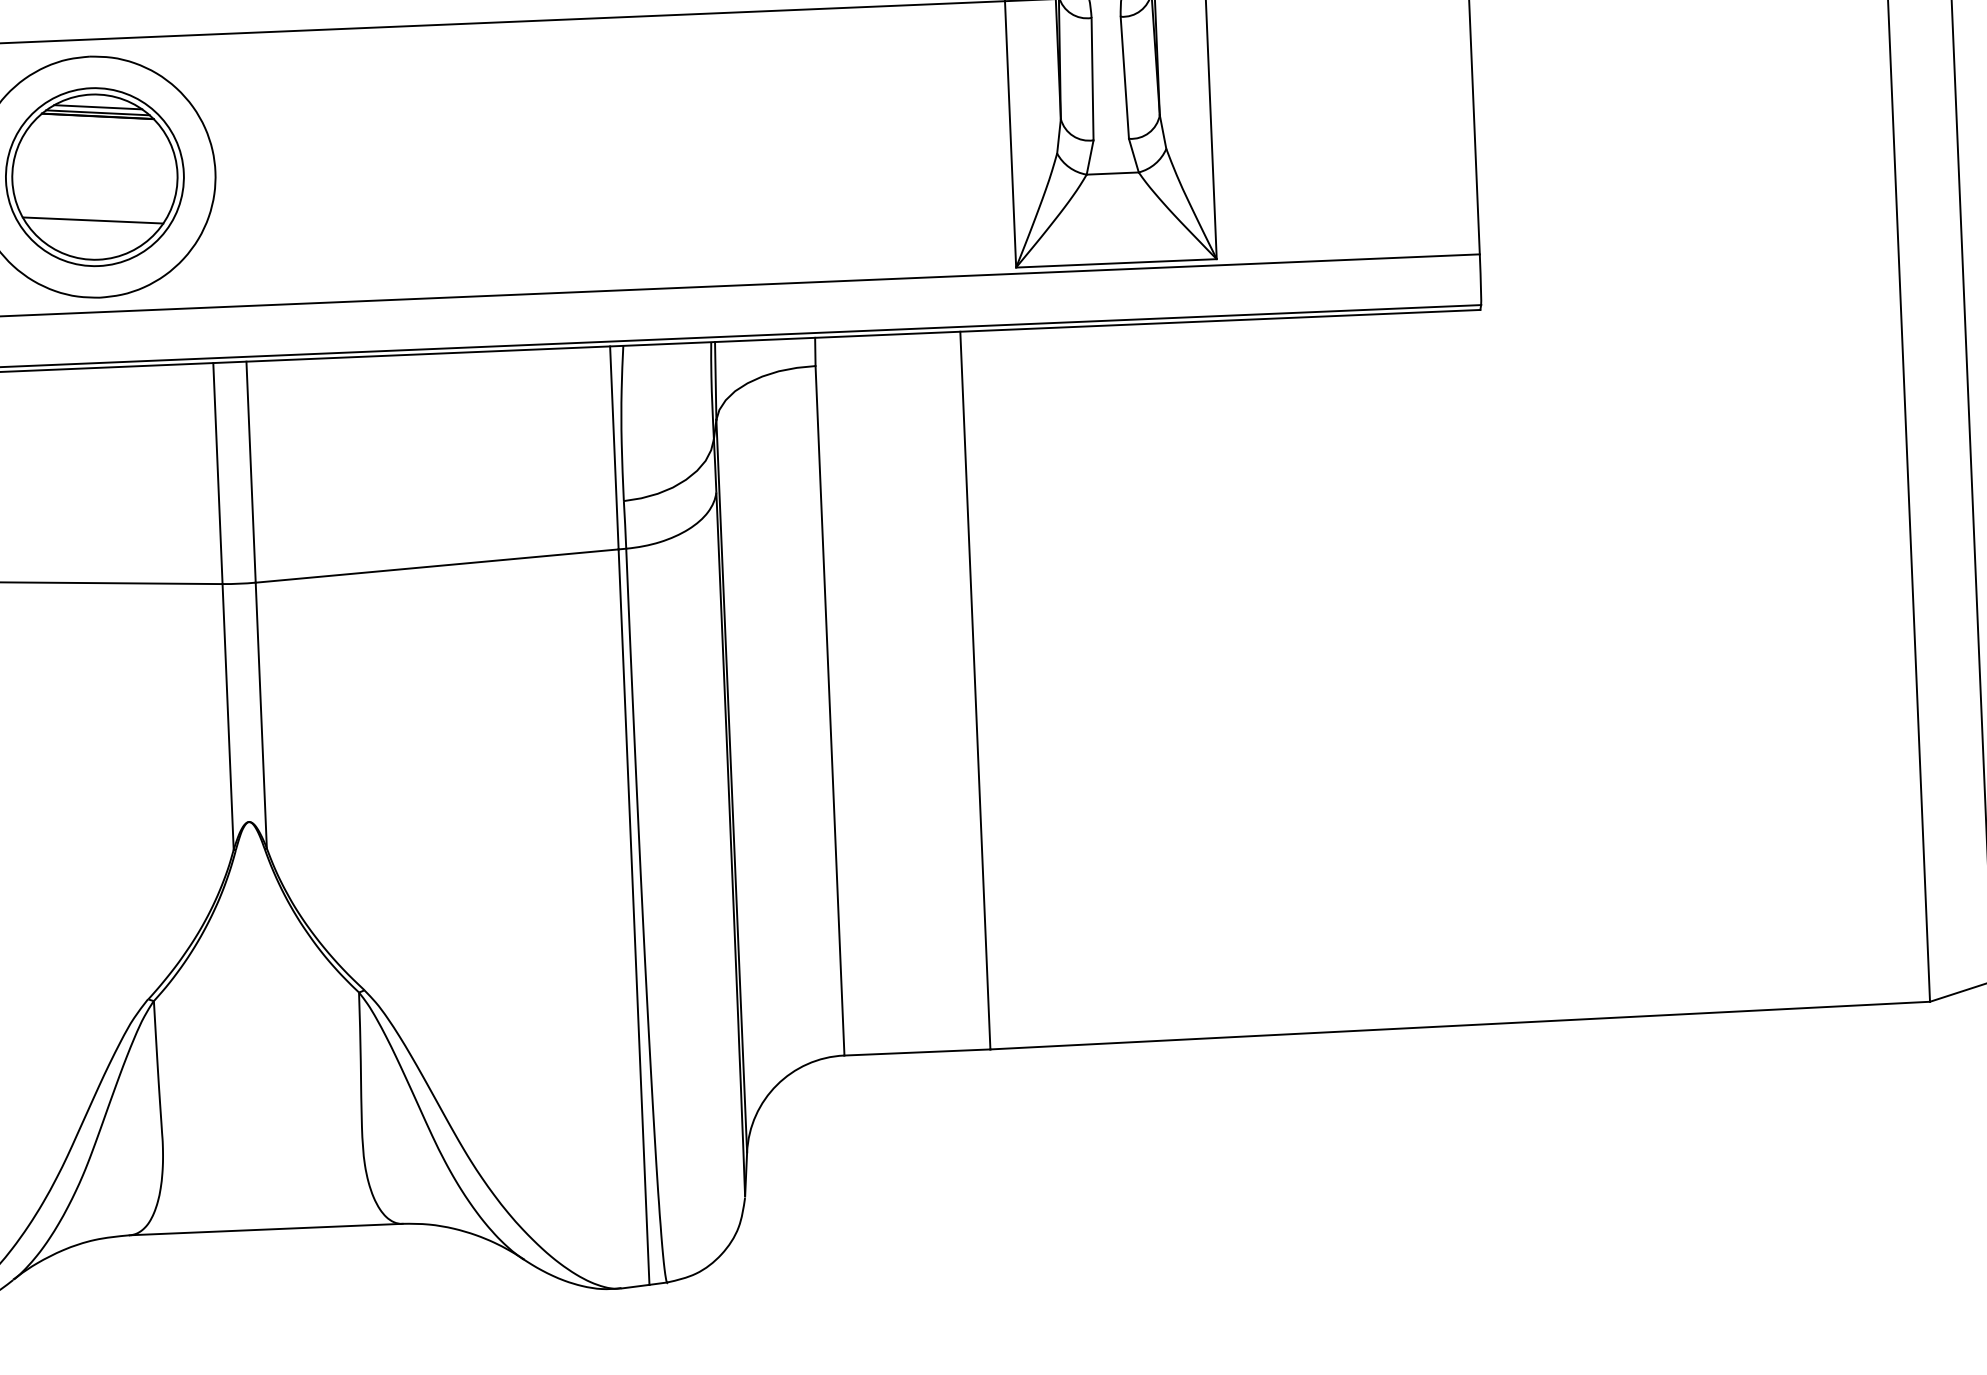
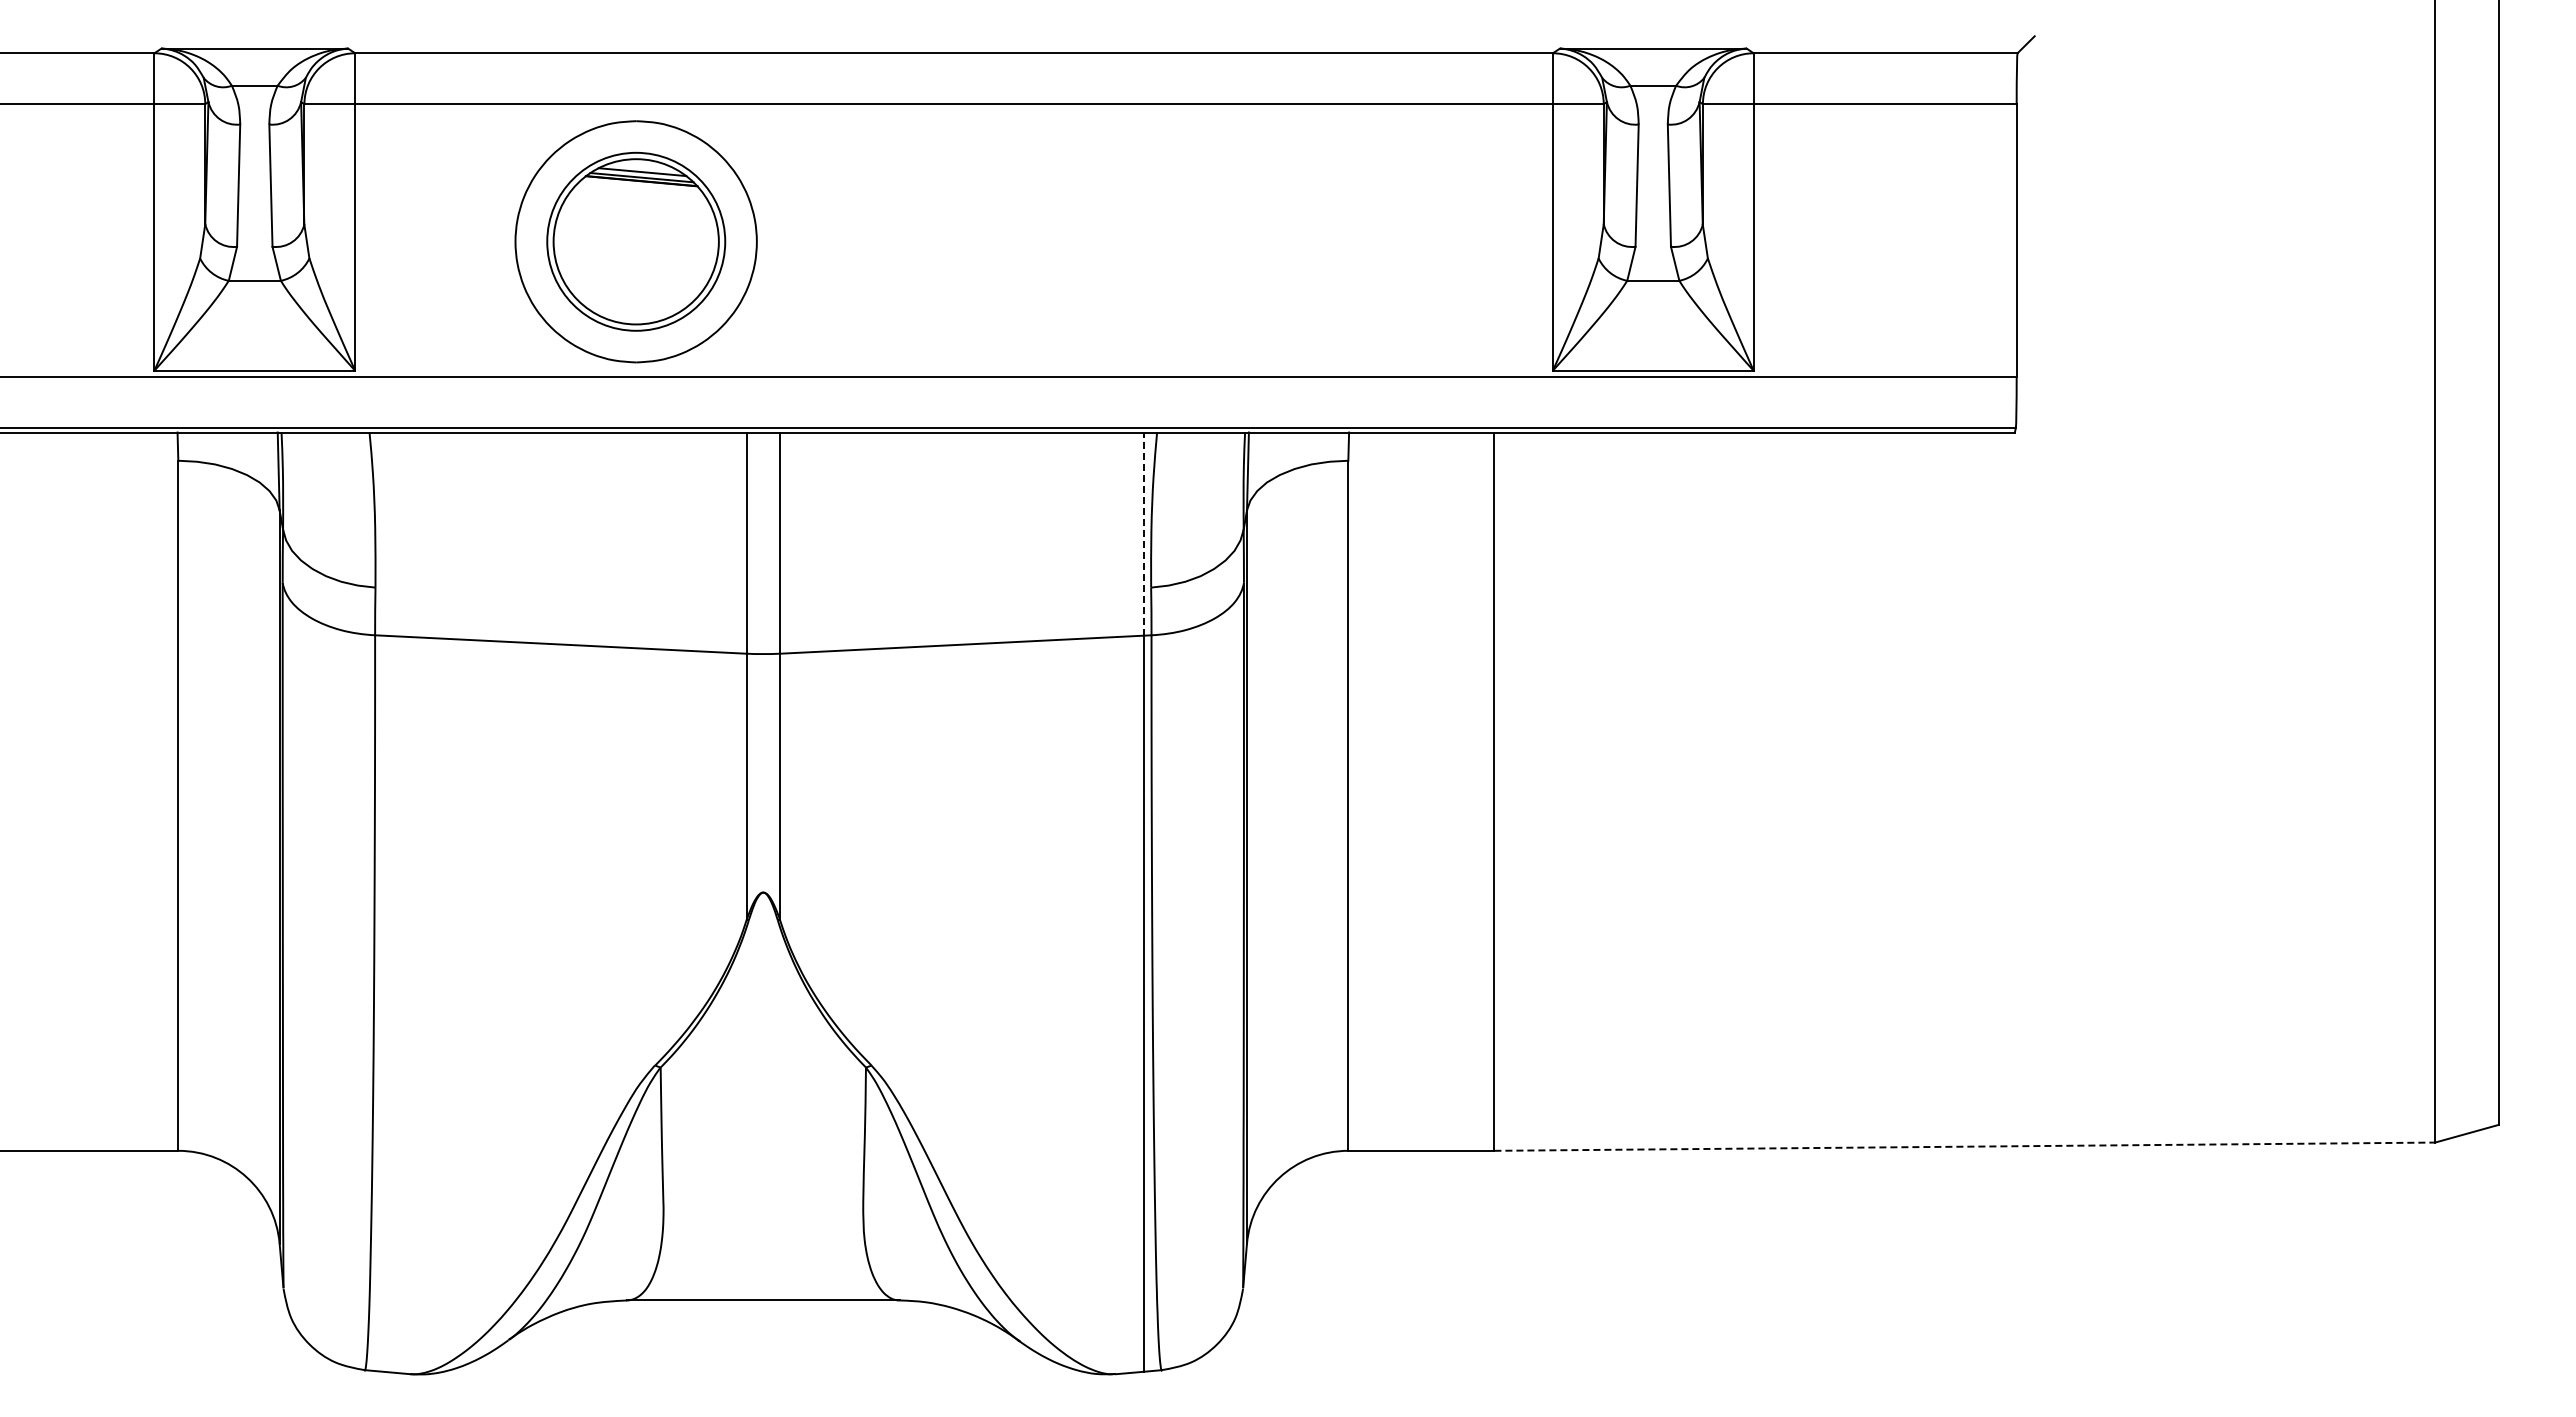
line: (93, 220) -> (632, 285), removed
line: (613, 448) -> (1143, 534), solid -> dashed
line: (1460, 1025) -> (1965, 1146), solid -> dashed

